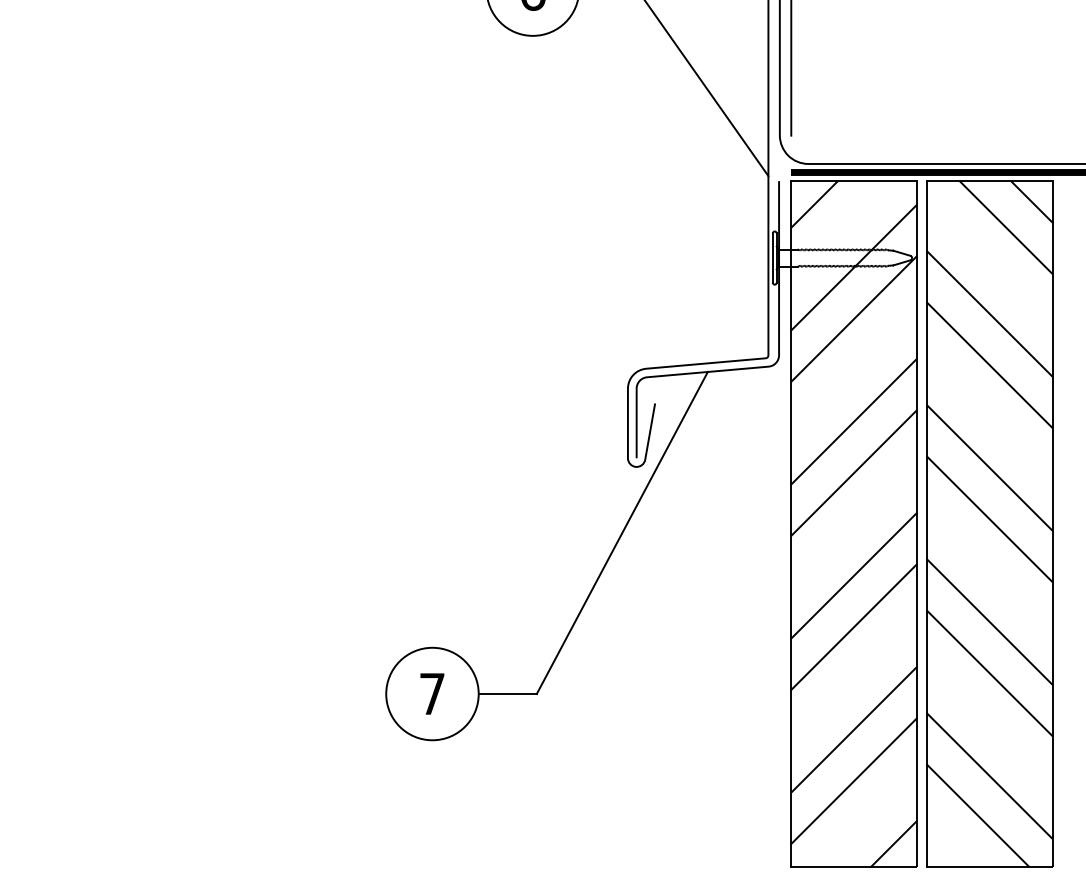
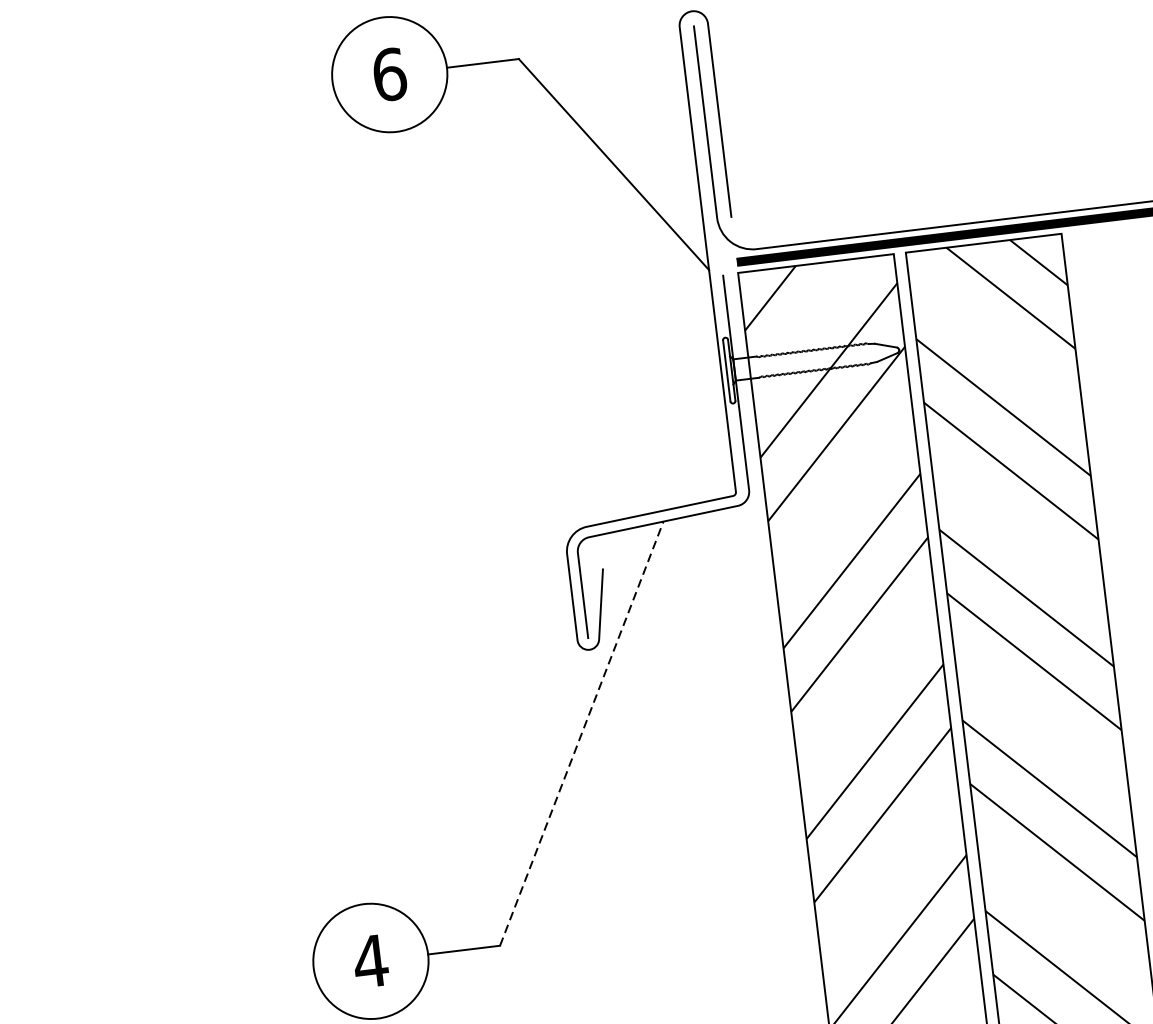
line: (622, 532) -> (581, 733), solid -> dashed
text: (431, 693) -> (369, 960), 7 -> 4

